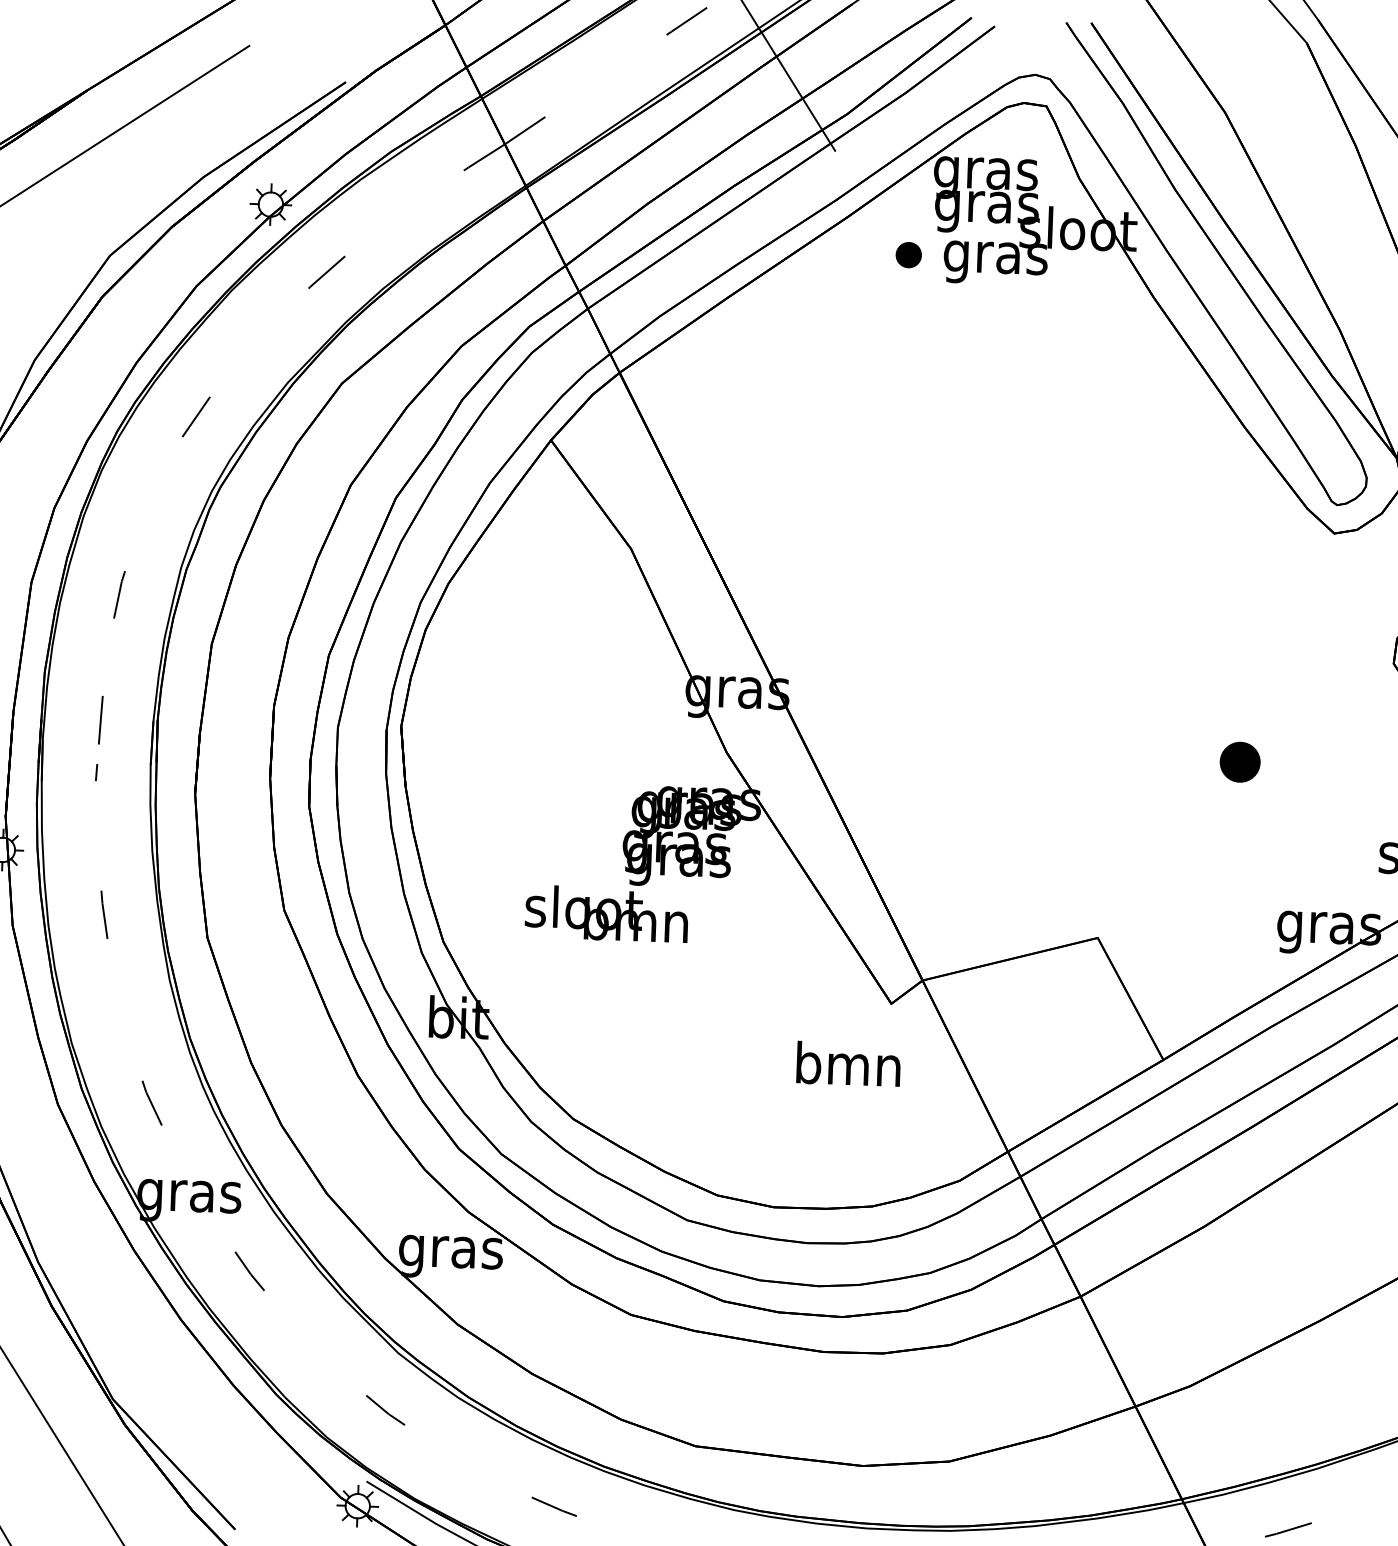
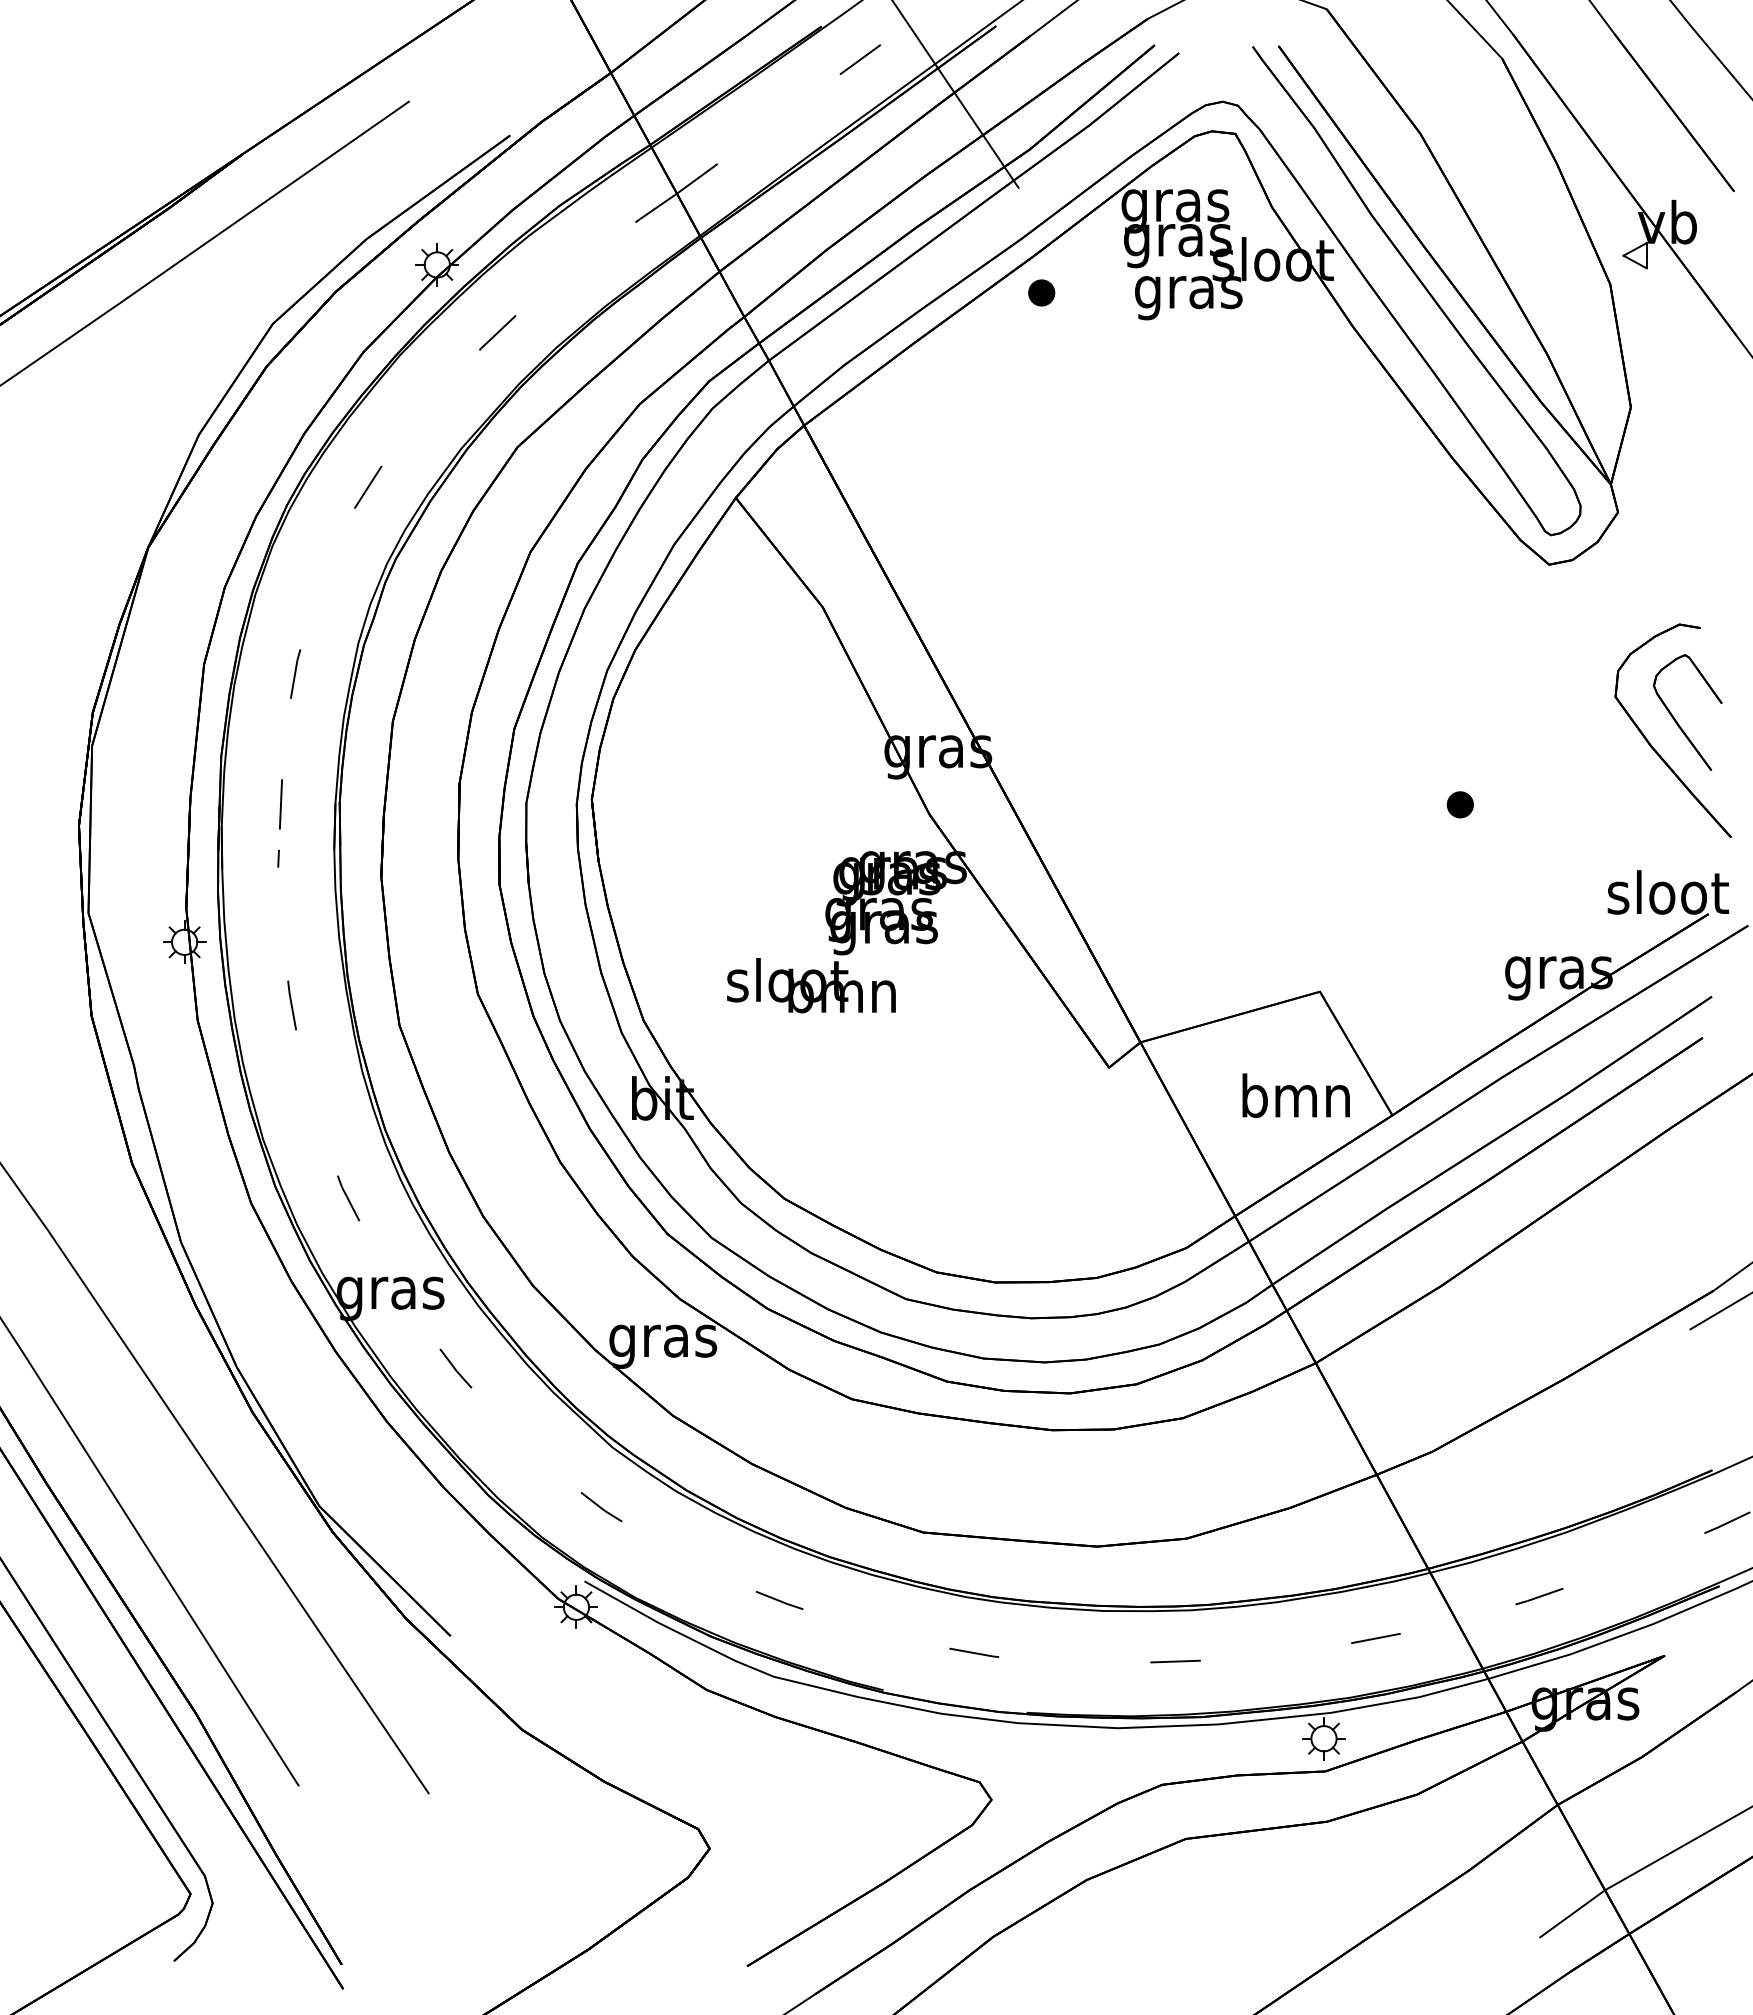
part: (908, 254) -> (1041, 292), moved
part: (1239, 762) -> (1459, 804), size x0.62
text: (847, 1063) -> (1295, 1095), moved

